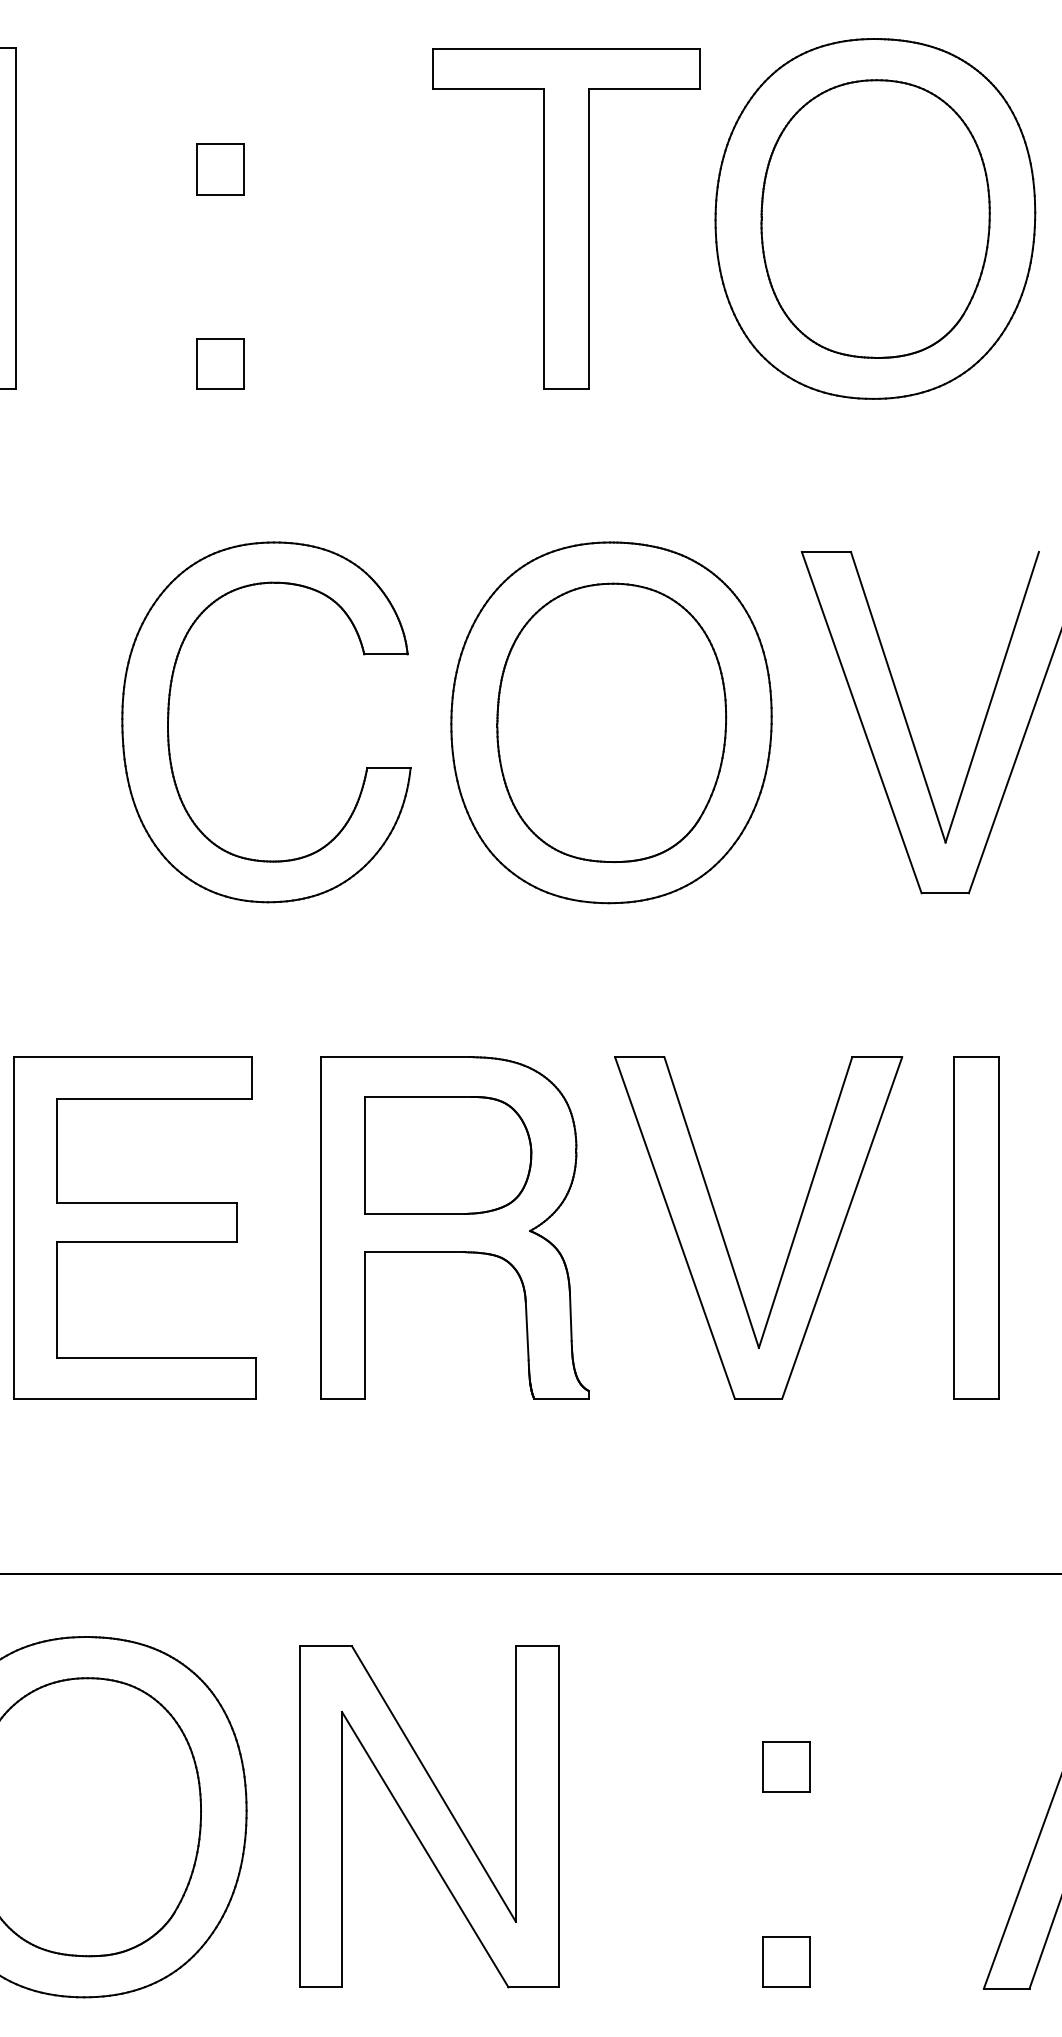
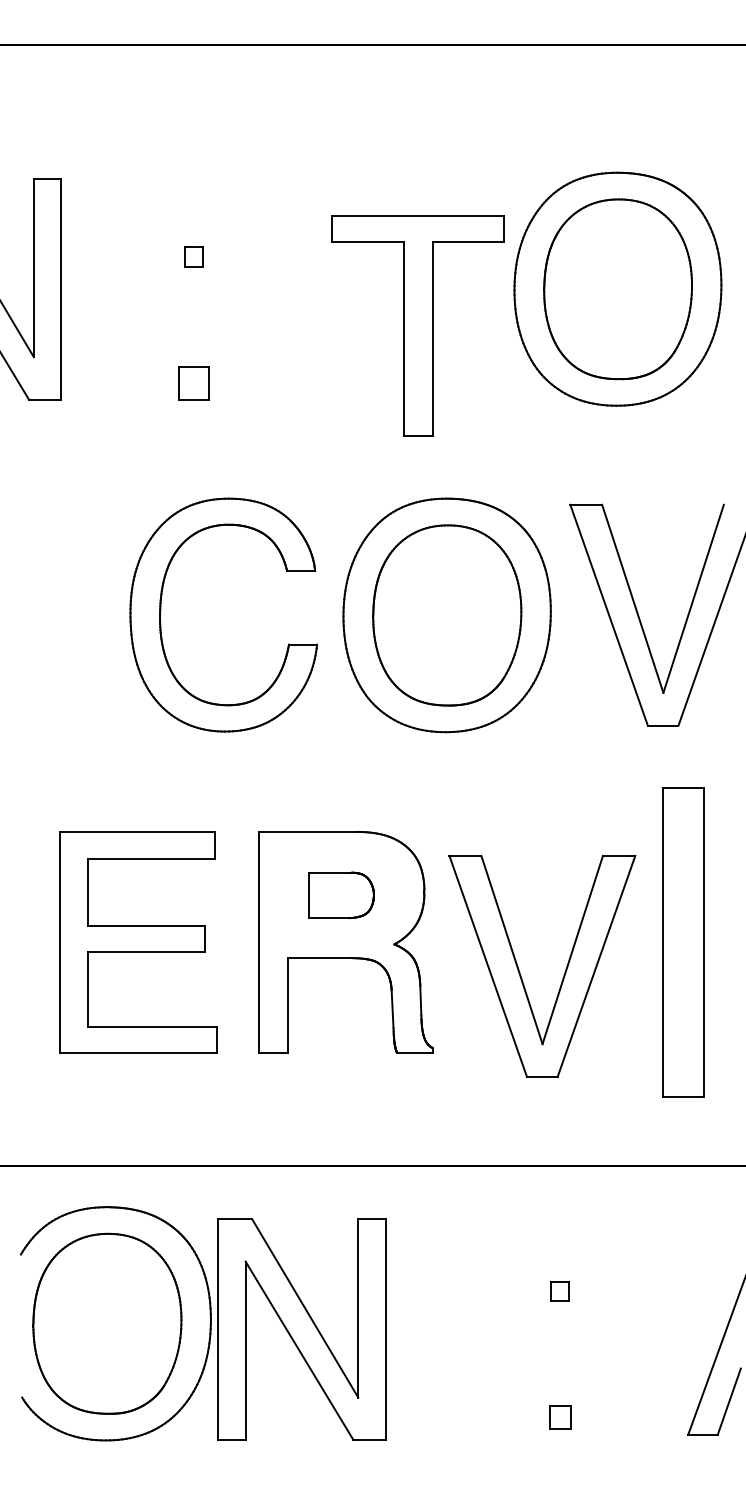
part: (219, 168) -> (193, 256), size x0.6
part: (565, 217) -> (417, 325), moved
part: (448, 1155) -> (341, 895), size x0.6
part: (976, 1228) -> (683, 942), size x1.4
part: (792, 1235) -> (564, 971), moved
part: (785, 1767) -> (559, 1291), size x0.6
part: (428, 1816) -> (301, 1329), moved
part: (785, 1961) -> (559, 1417), size x0.7

